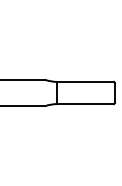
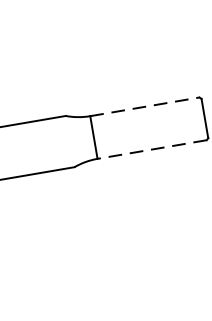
line: (86, 81) -> (146, 105), solid -> dashed
line: (85, 104) -> (152, 150), solid -> dashed

